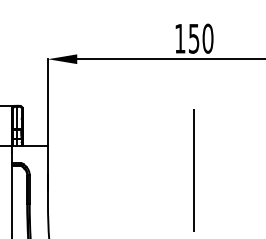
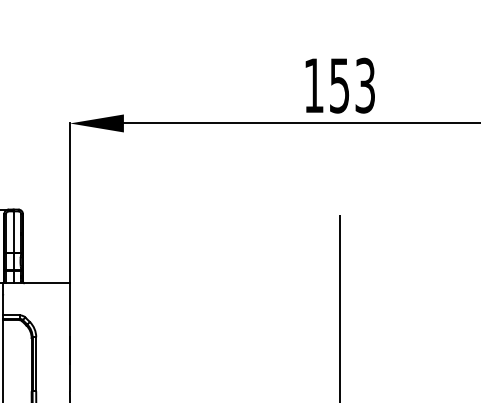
text: (207, 38) -> (364, 85), 150 -> 153

